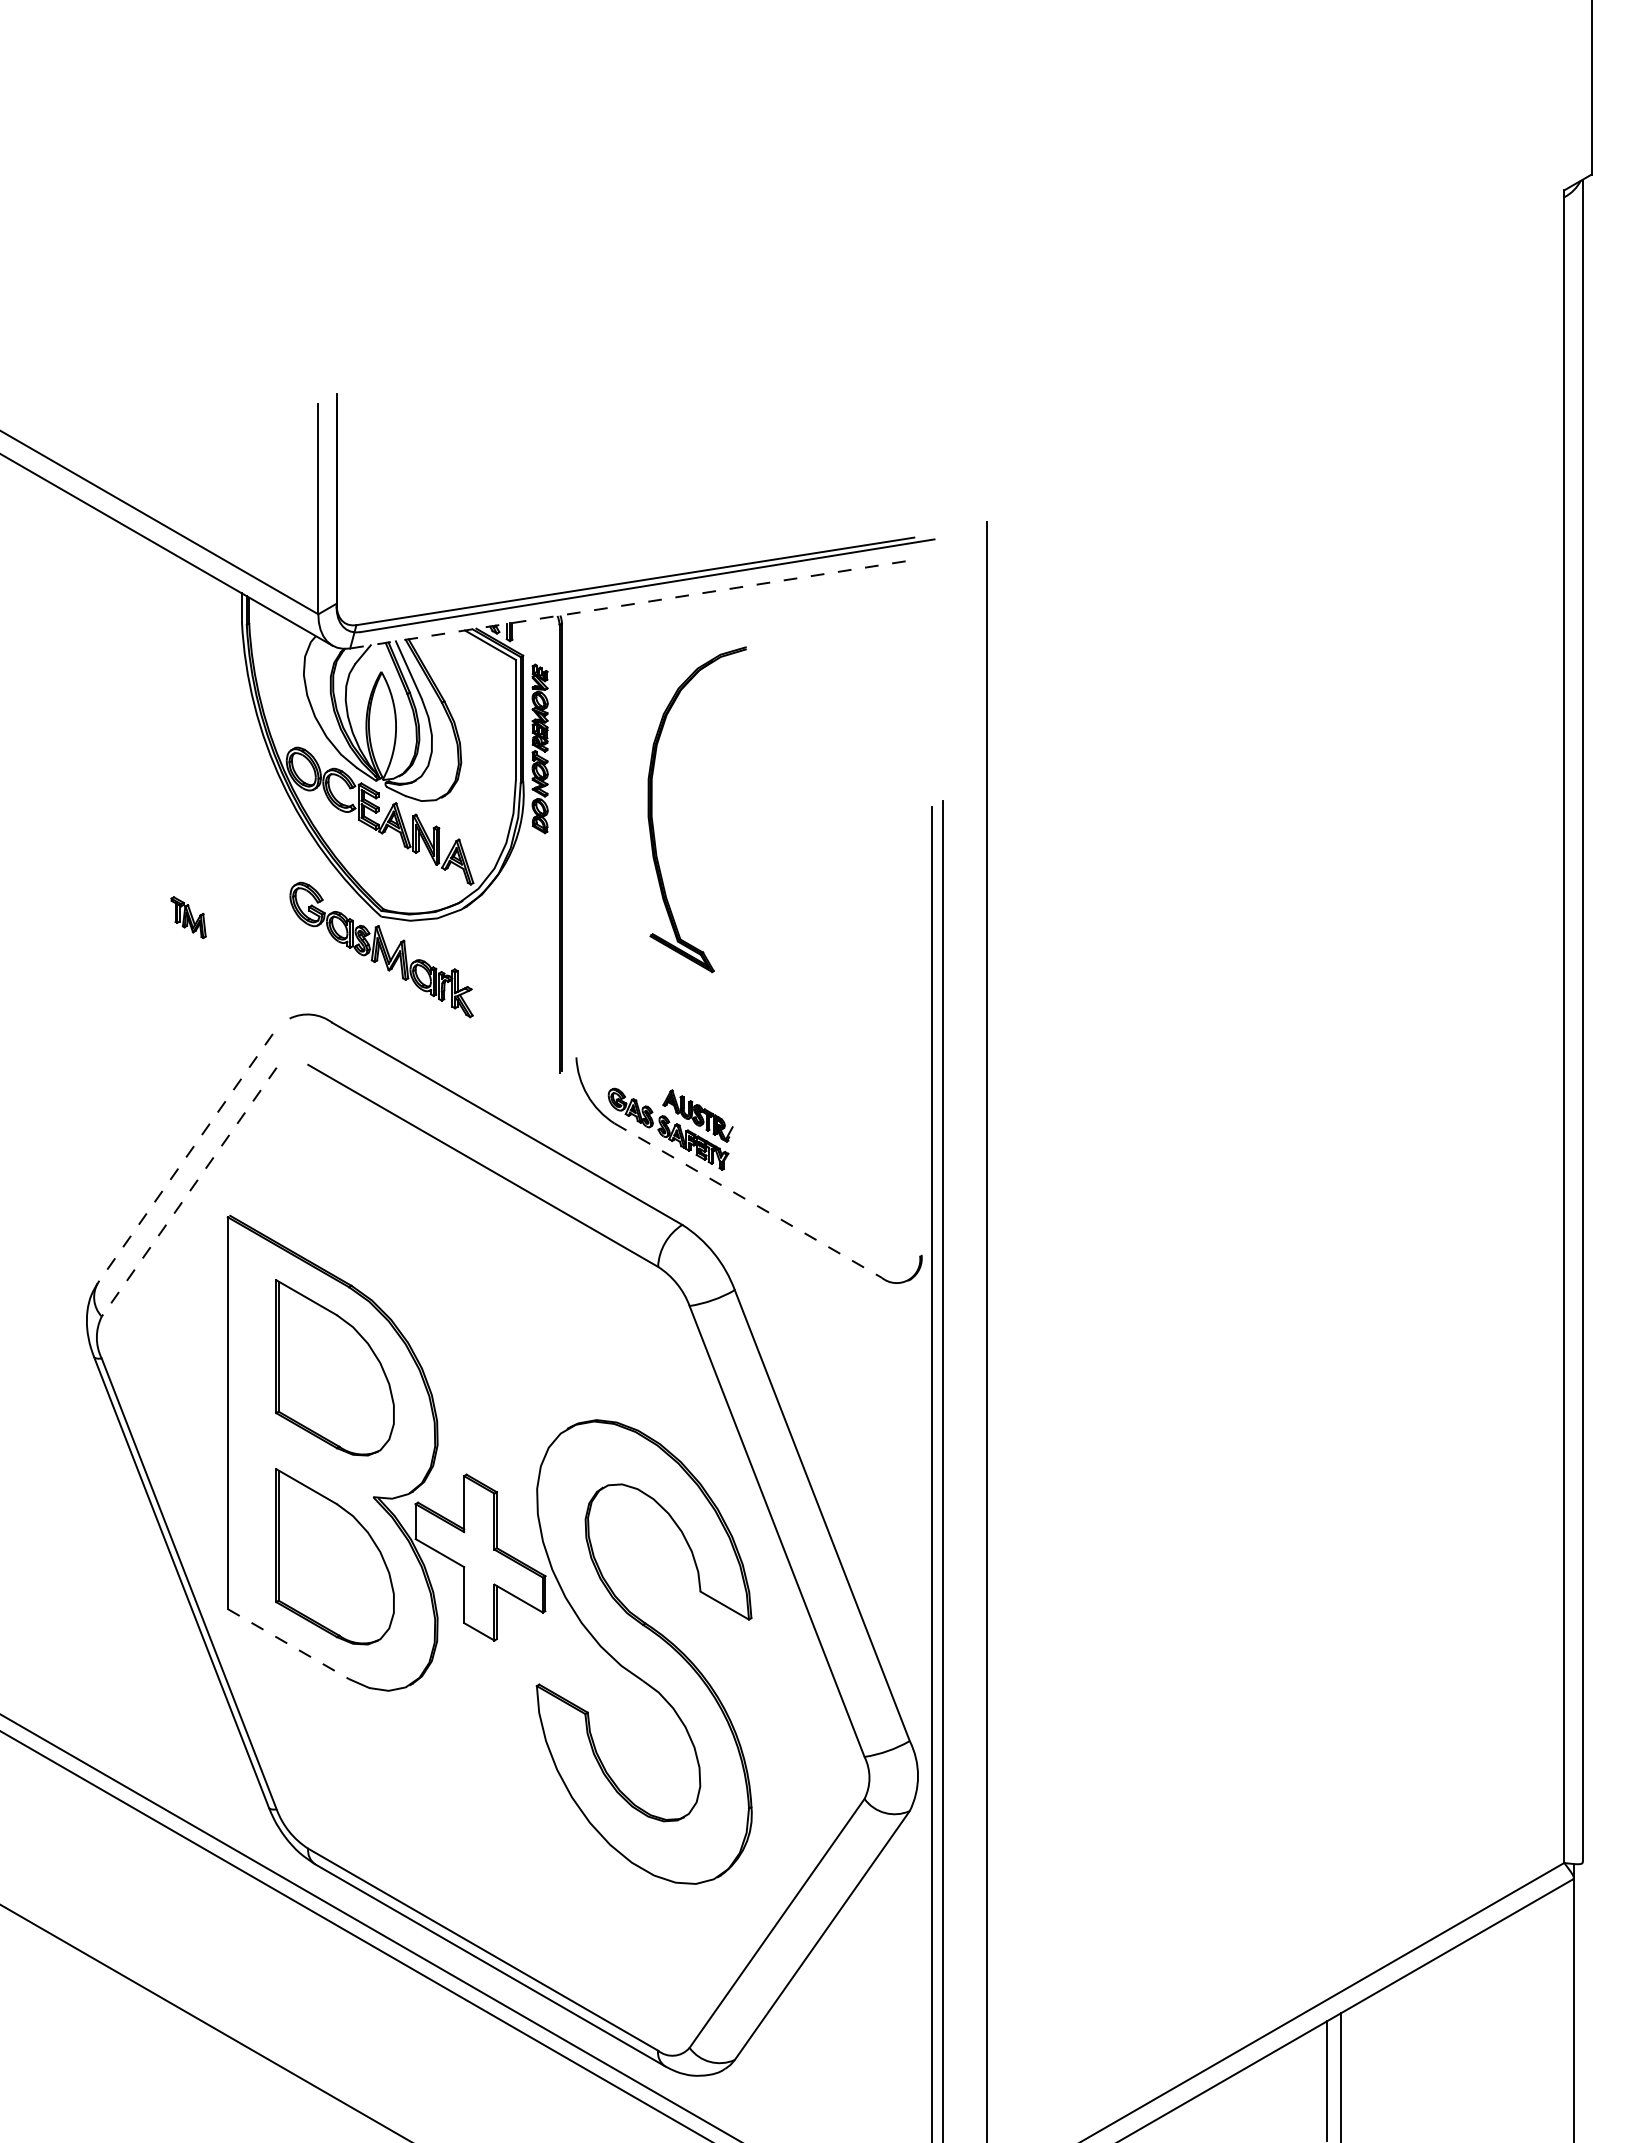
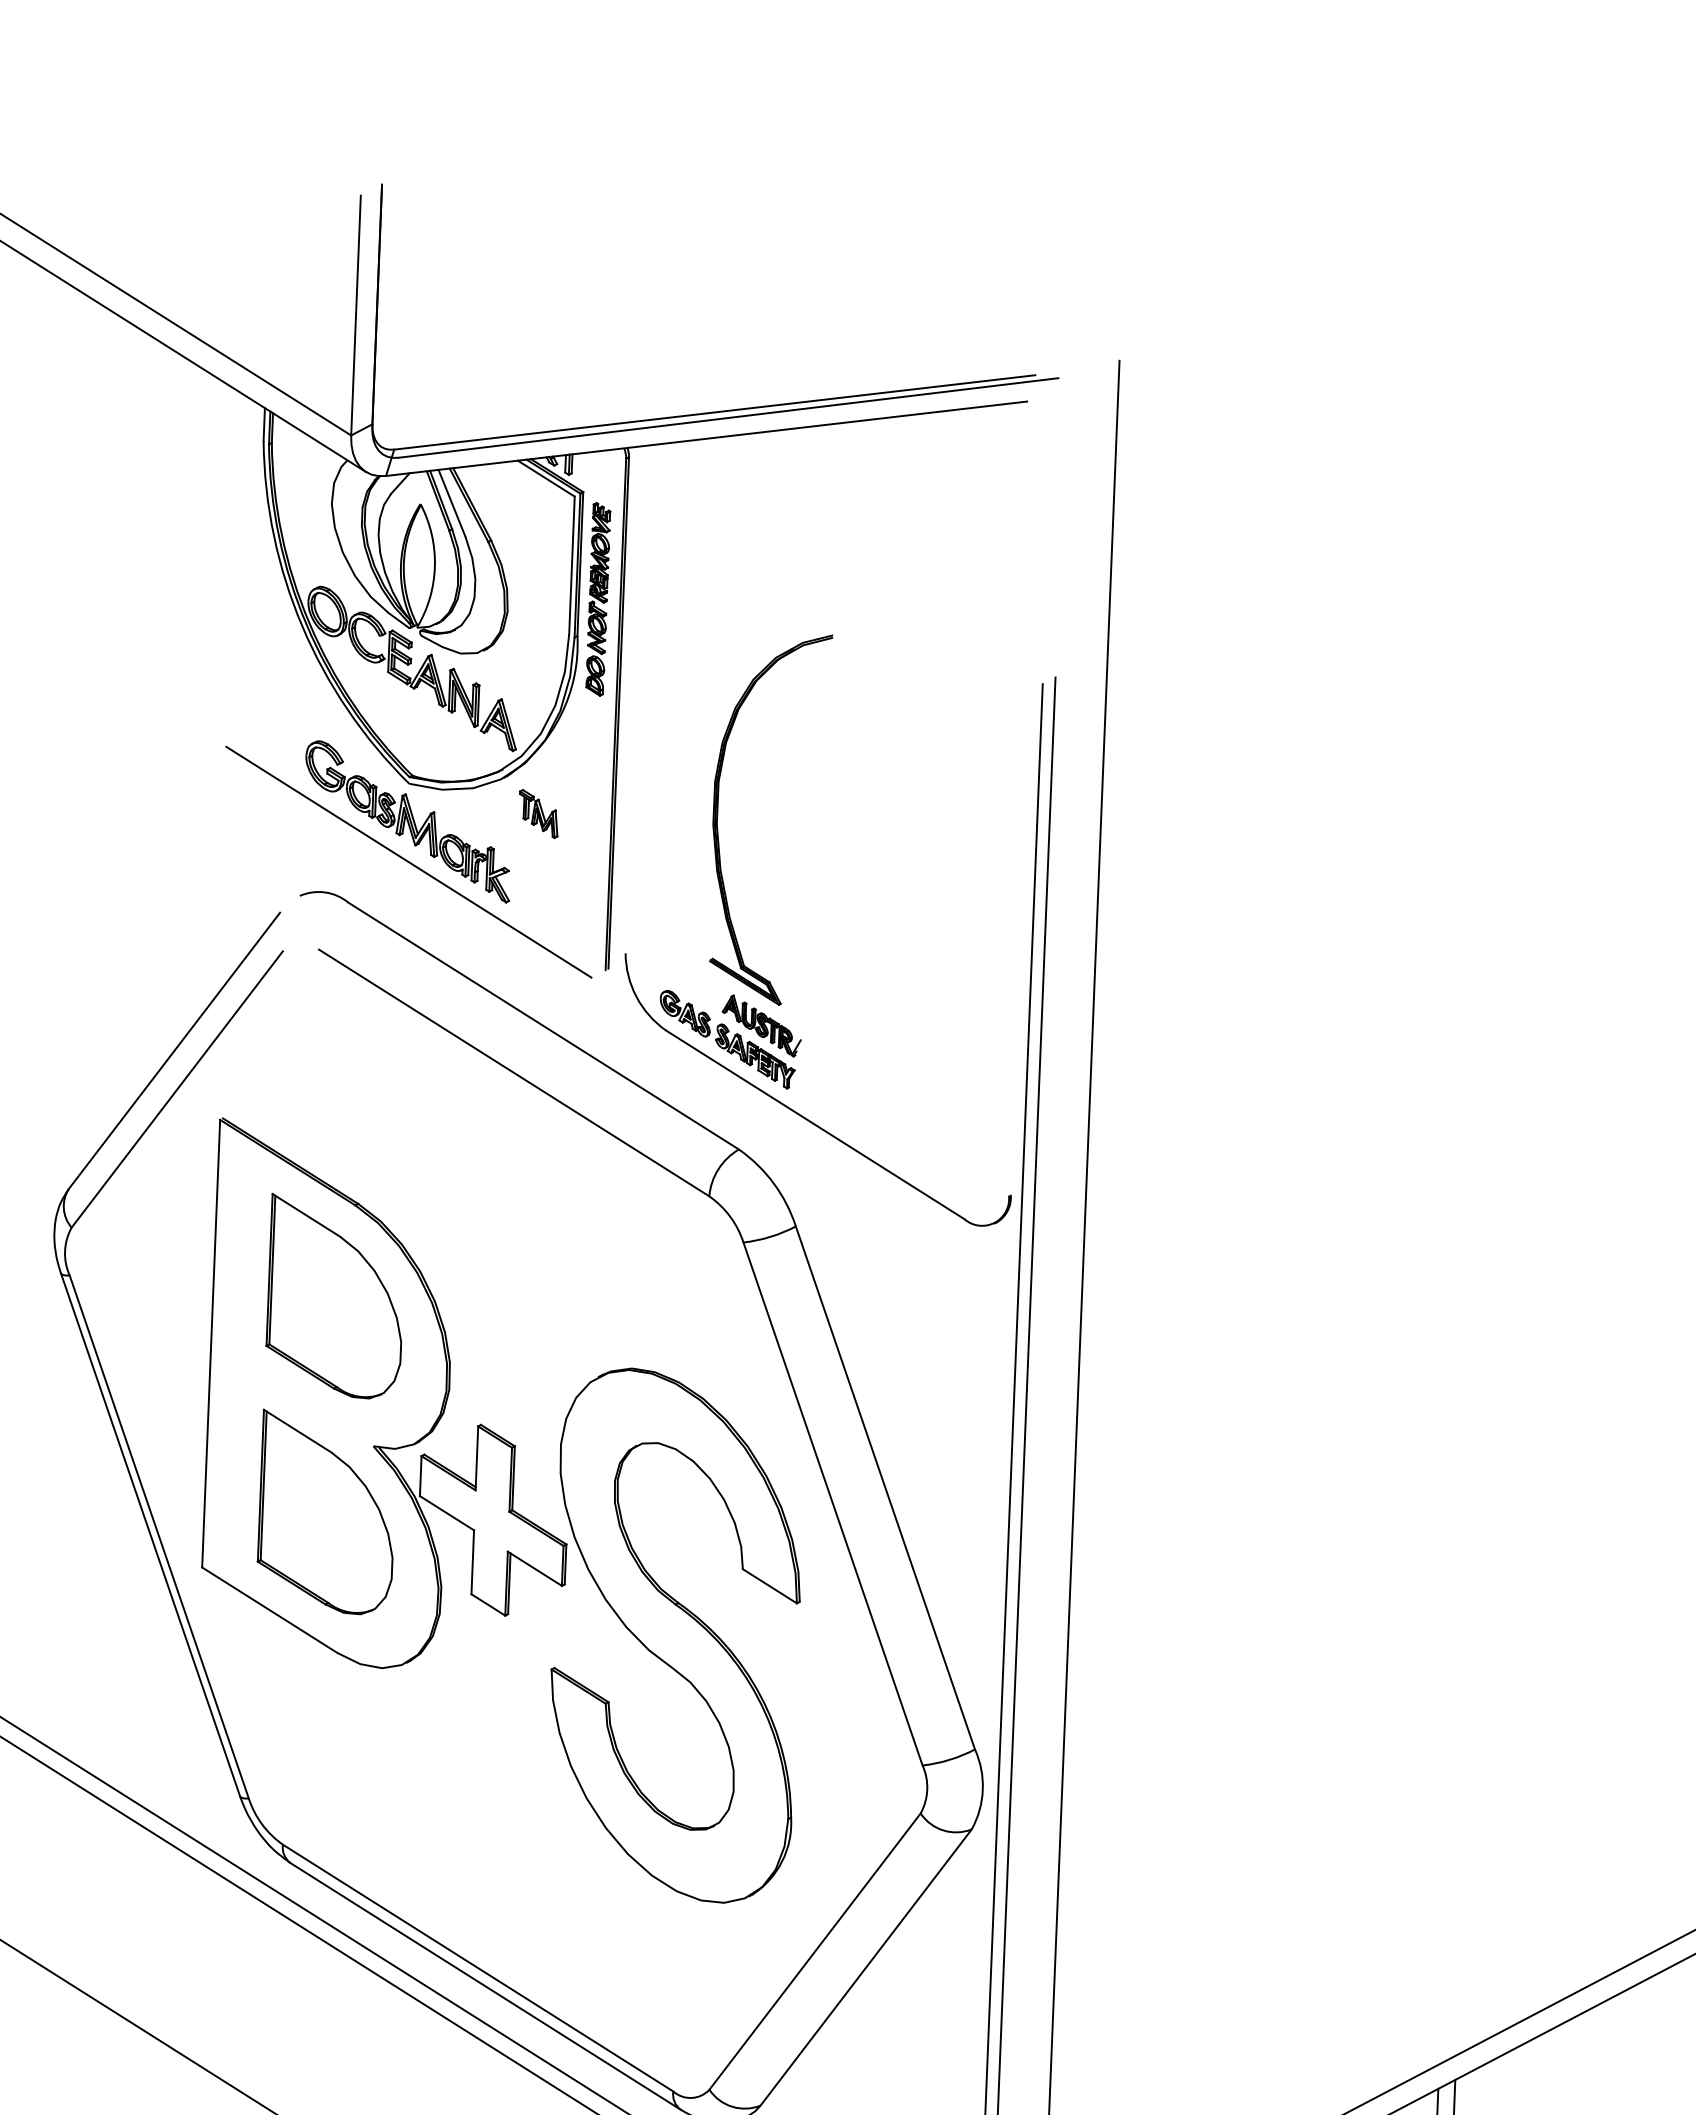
line: (629, 604) -> (707, 438), dashed -> solid
part: (652, 809) -> (718, 816), moved
part: (188, 917) -> (538, 813), moved
line: (383, 984) -> (408, 861), added
line: (185, 1158) -> (174, 1050), dashed -> solid
line: (188, 1192) -> (176, 1089), dashed -> solid
line: (748, 1200) -> (815, 1124), dashed -> solid
line: (288, 1644) -> (269, 1610), dashed -> solid

